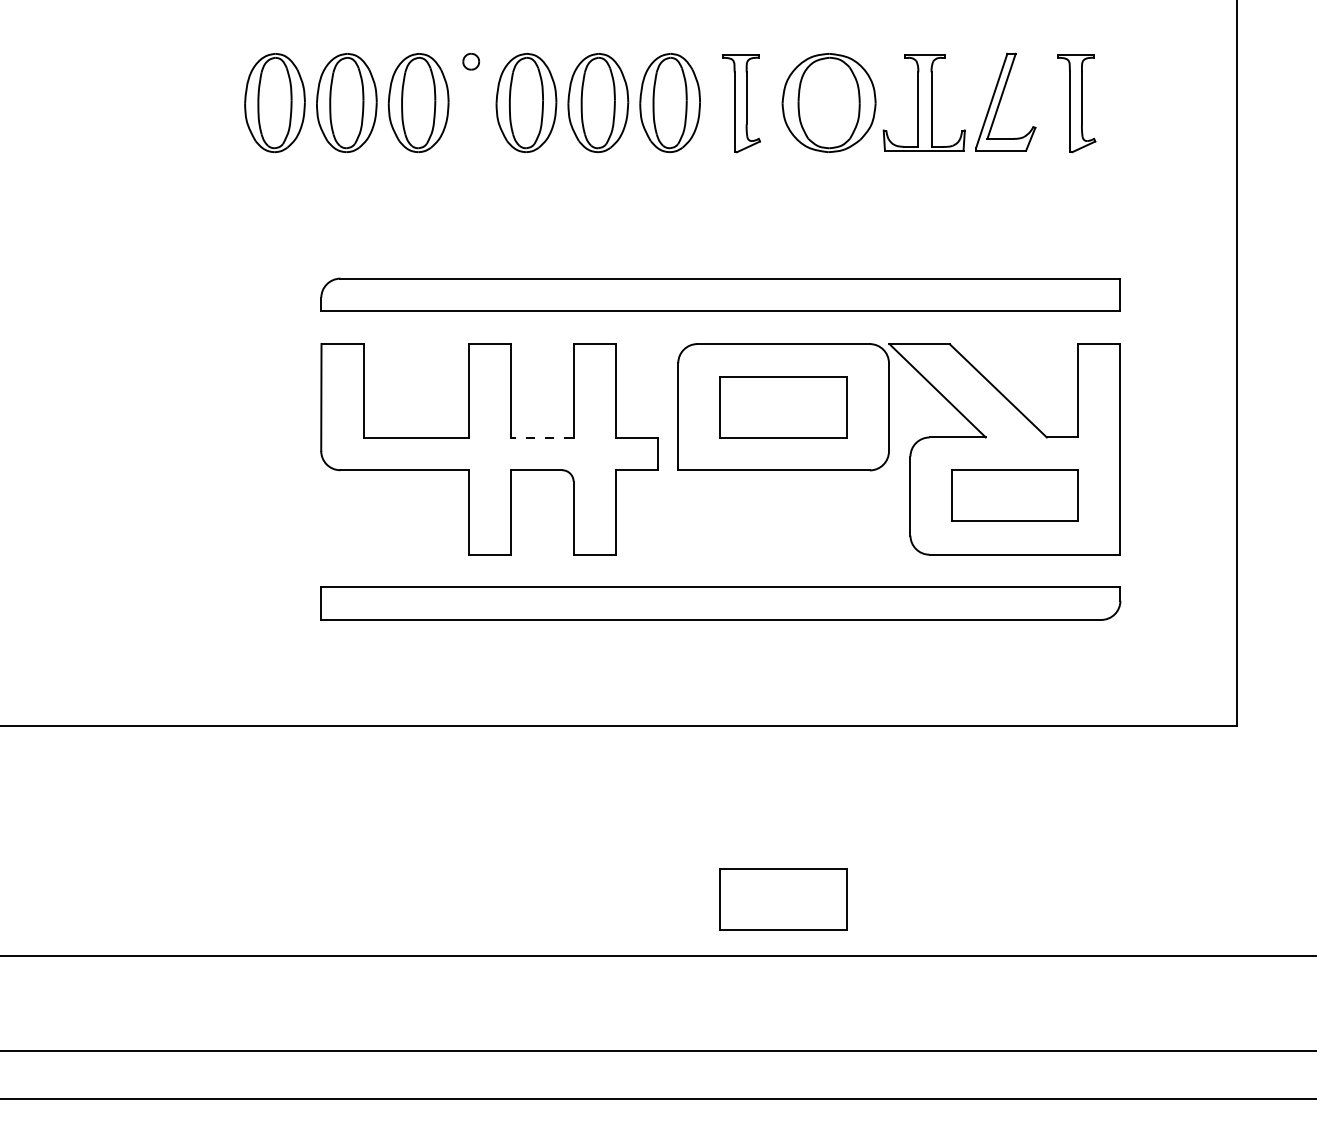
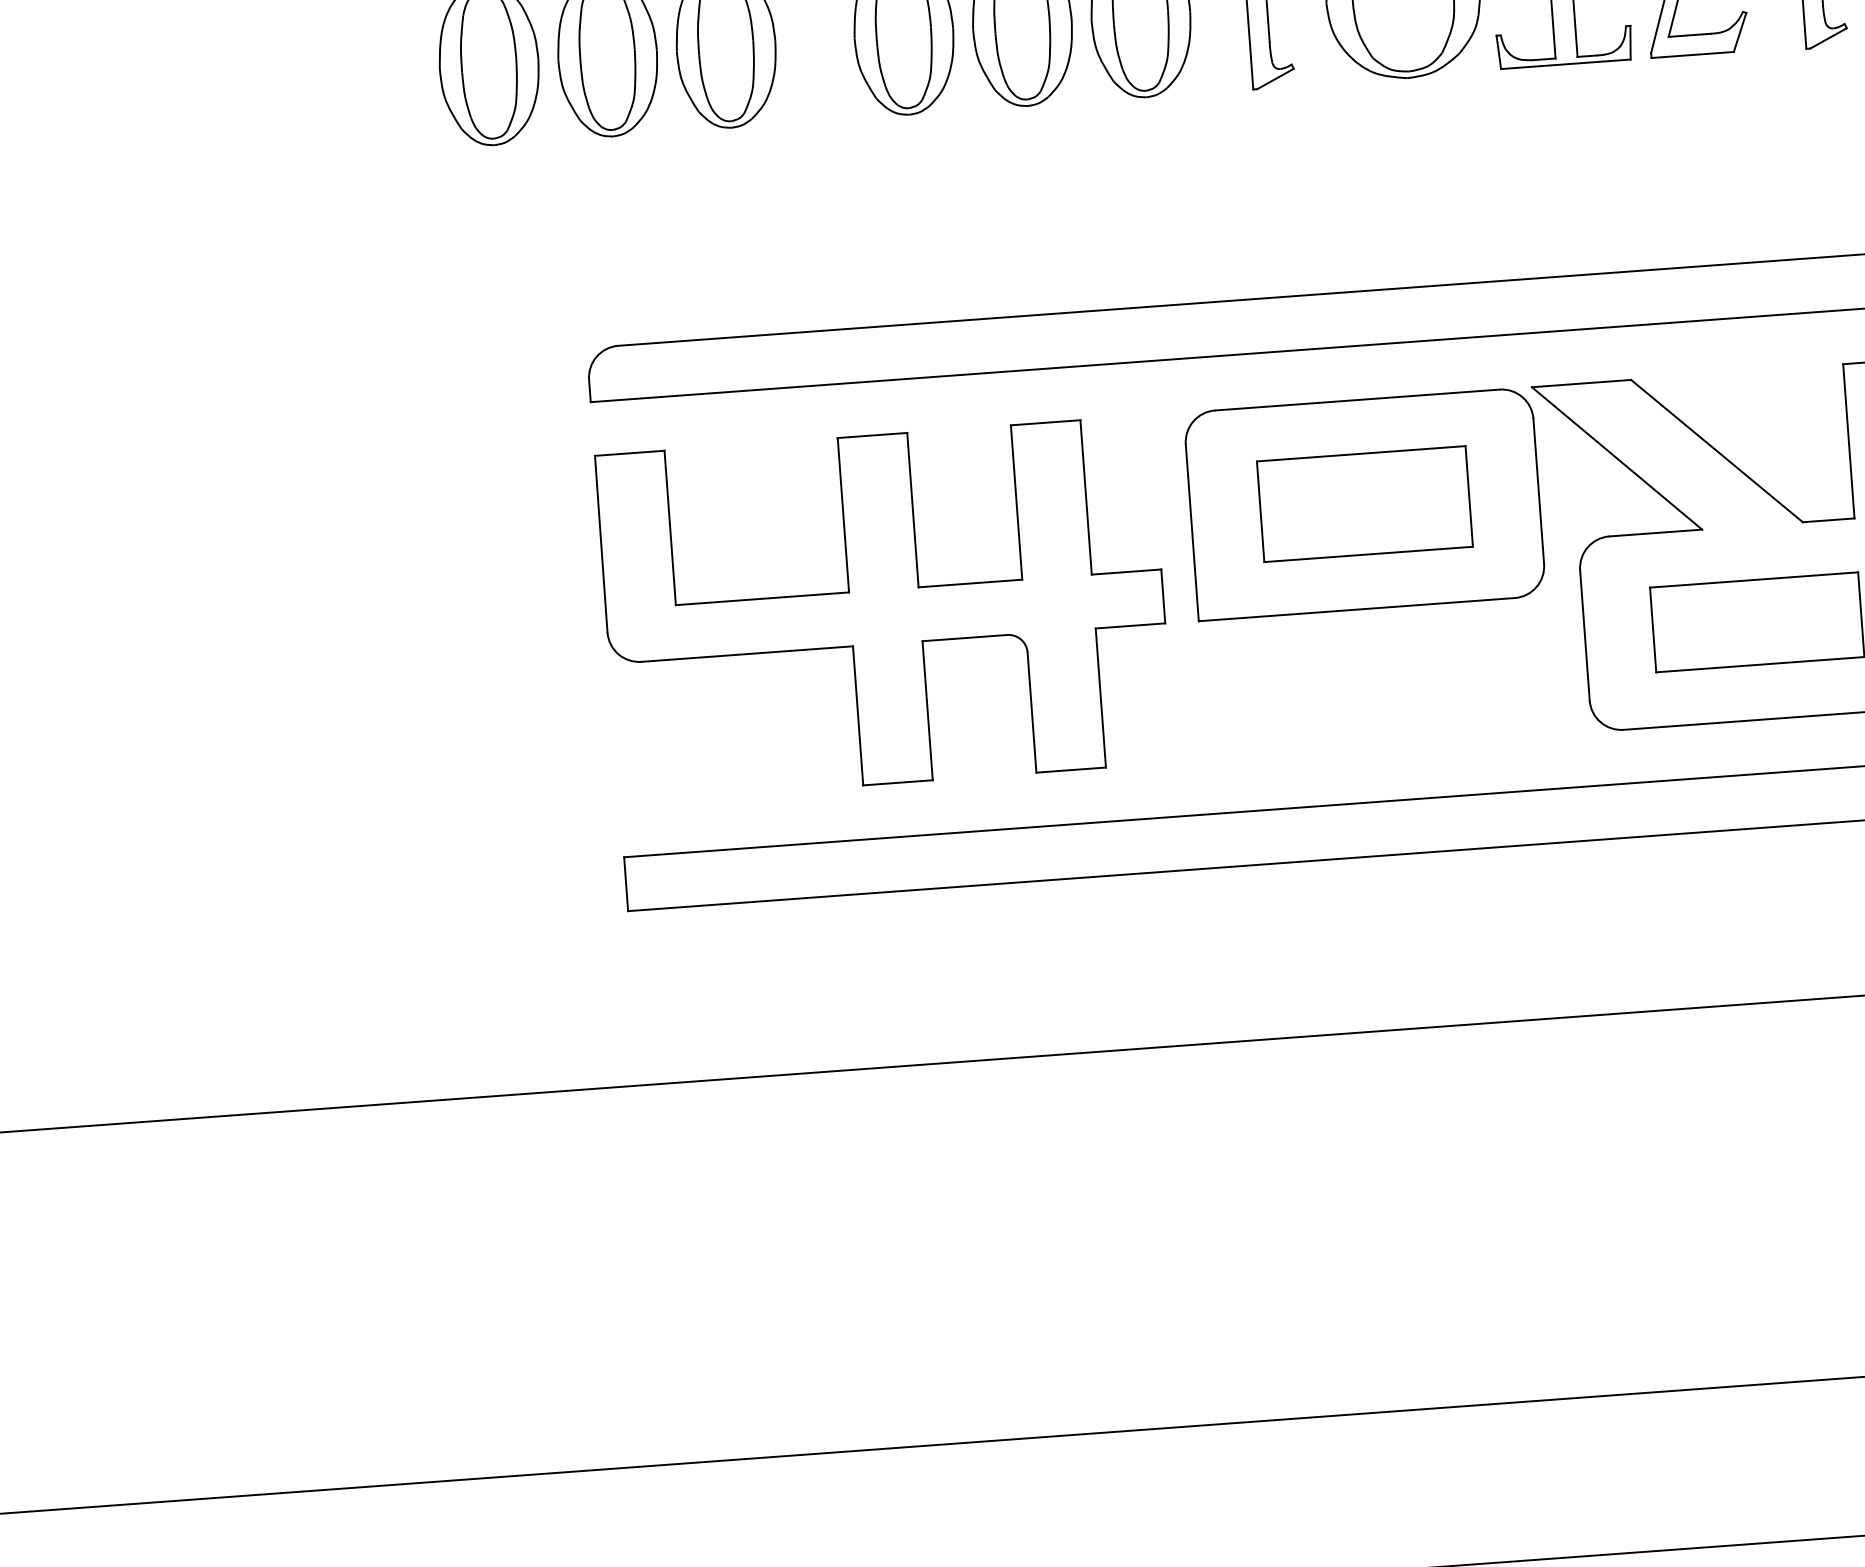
line: (541, 437) -> (969, 583), dashed -> solid
part: (783, 899) -> (1424, 1316), removed

